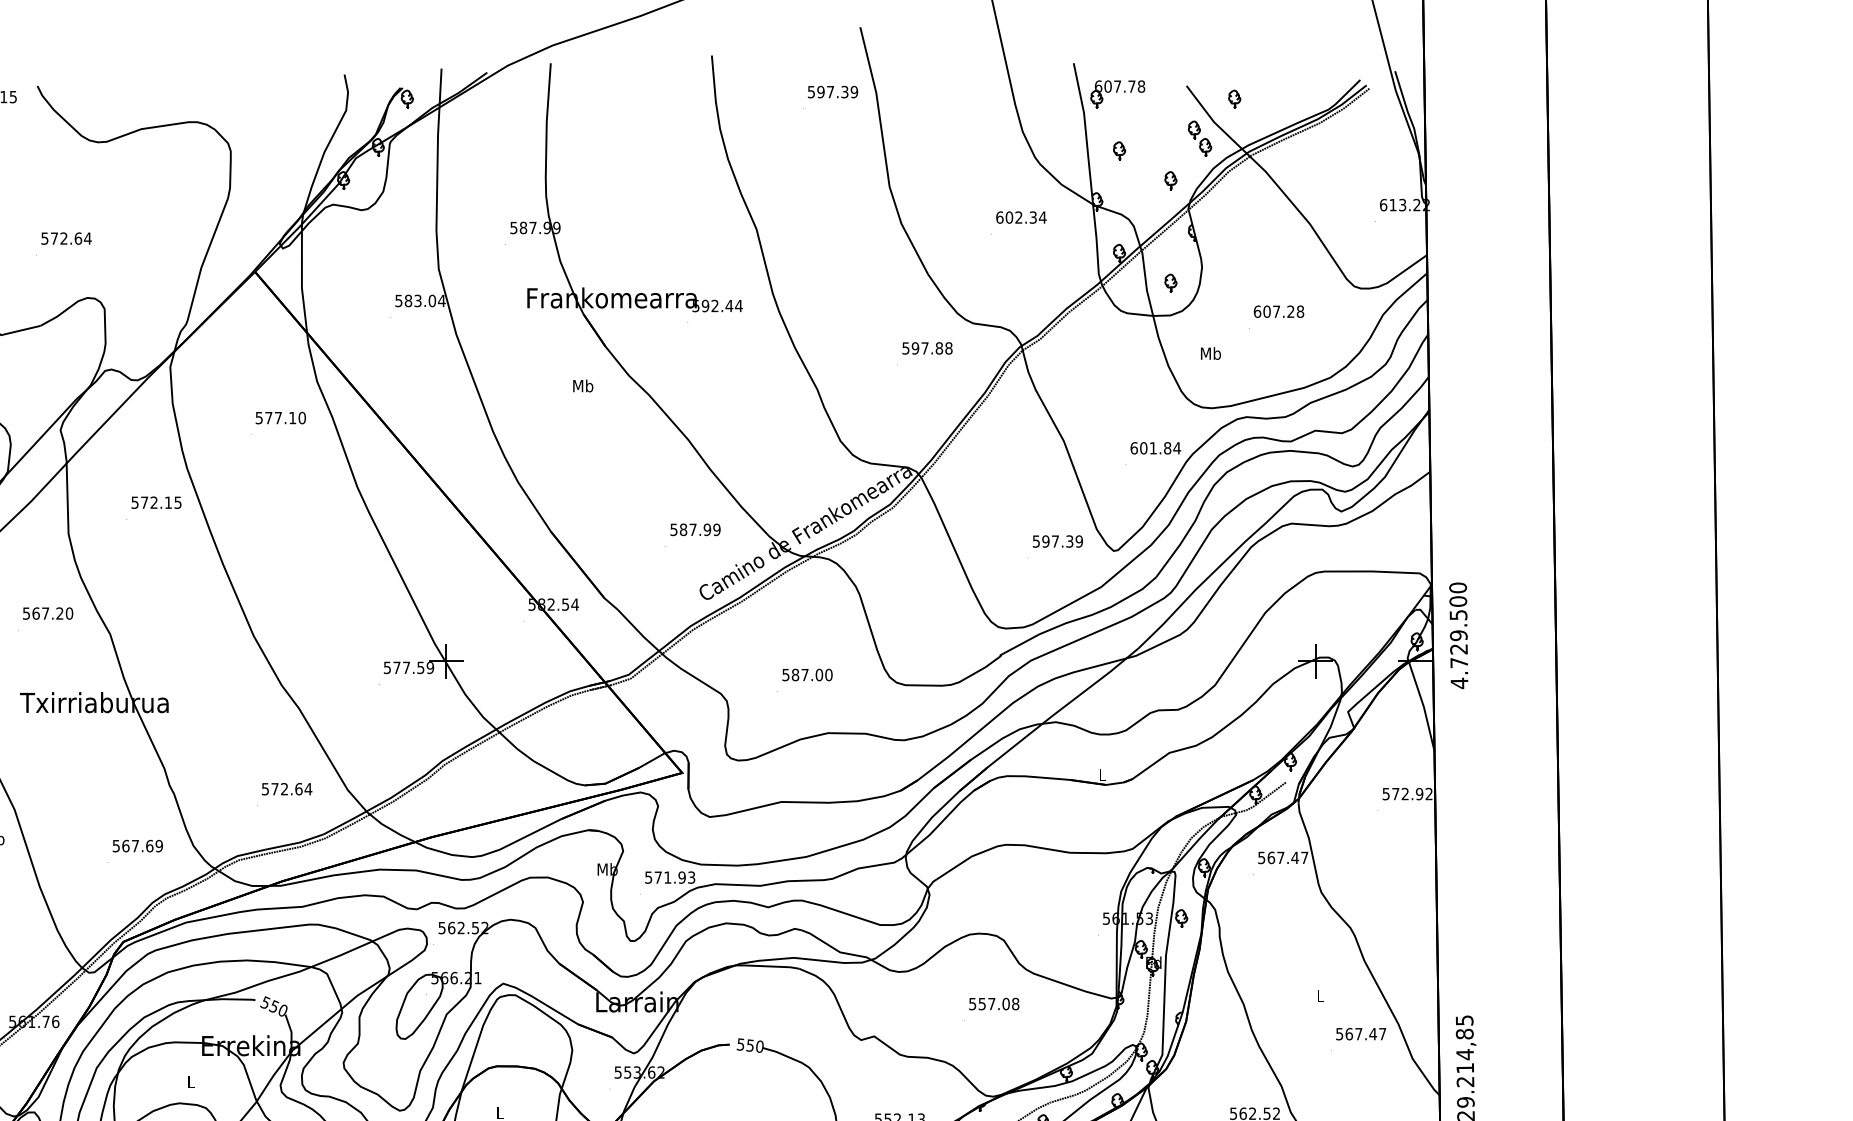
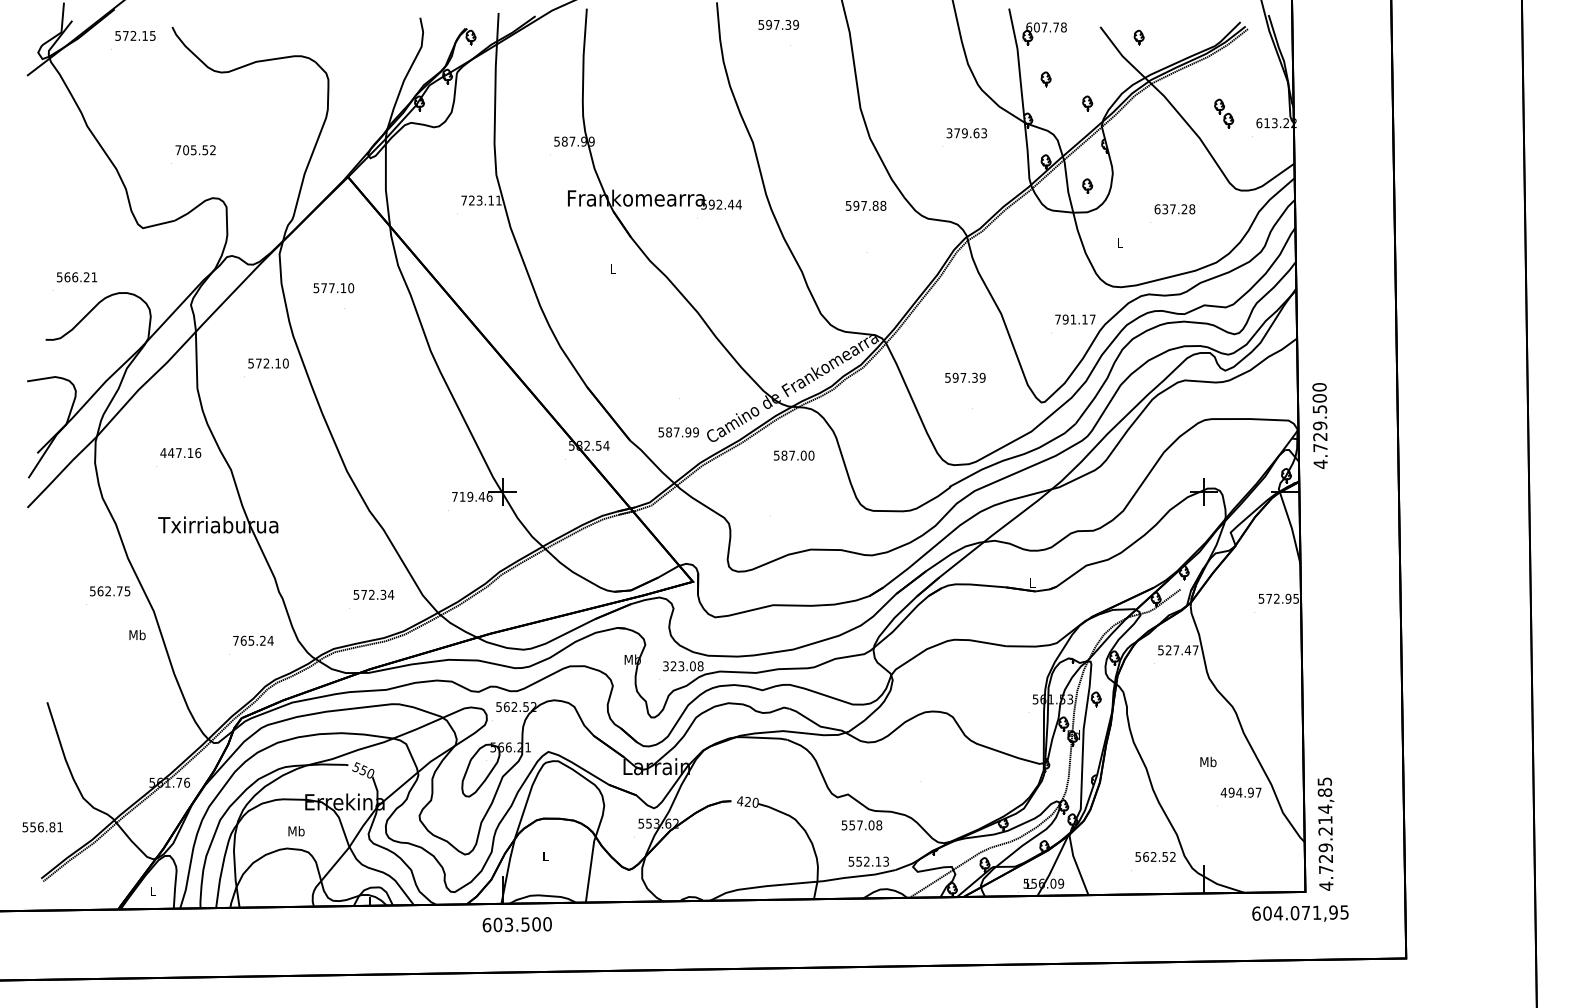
text: (832, 91) -> (778, 24), moved
part: (1200, 138) -> (1224, 113), moved
text: (1020, 217) -> (966, 133), 602.34 -> 379.63
text: (66, 238) -> (195, 150), 572.64 -> 705.52
text: (420, 300) -> (481, 200), 583.04 -> 723.11
text: (1267, 311) -> (1165, 209), 607.28 -> 637.28
text: (926, 347) -> (865, 205), moved
text: (1210, 354) -> (1119, 243), Mb -> L
text: (583, 386) -> (613, 269), Mb -> L
text: (280, 418) -> (333, 288), moved
text: (1155, 448) -> (1075, 319), 601.84 -> 791.17
text: (177, 502) -> (285, 363), 572.15 -> 572.10
text: (695, 529) -> (678, 432), moved
text: (1058, 541) -> (965, 377), moved
text: (47, 614) -> (180, 453), 567.20 -> 447.16
text: (1458, 635) -> (1319, 425), moved
text: (409, 667) -> (472, 496), 577.59 -> 719.46
text: (807, 674) -> (794, 455), moved
text: (298, 788) -> (383, 594), 572.64 -> 572.34
text: (1428, 793) -> (1295, 598), 572.92 -> 572.95
text: (138, 845) -> (253, 640), 567.69 -> 765.24
text: (1271, 858) -> (1168, 650), 567.47 -> 527.47
text: (670, 877) -> (683, 666), 571.93 -> 323.08
text: (1320, 995) -> (1208, 761), L -> Mb
text: (993, 1004) -> (861, 825), moved
text: (1356, 1033) -> (1237, 792), 567.47 -> 494.97
text: (744, 1045) -> (743, 801), 550 -> 420
text: (191, 1082) -> (296, 831), L -> Mb

